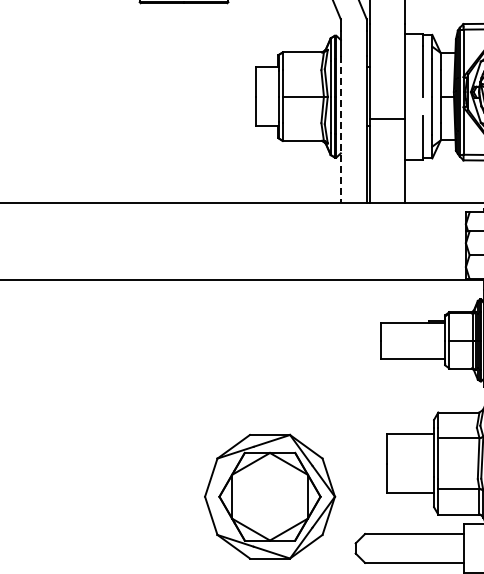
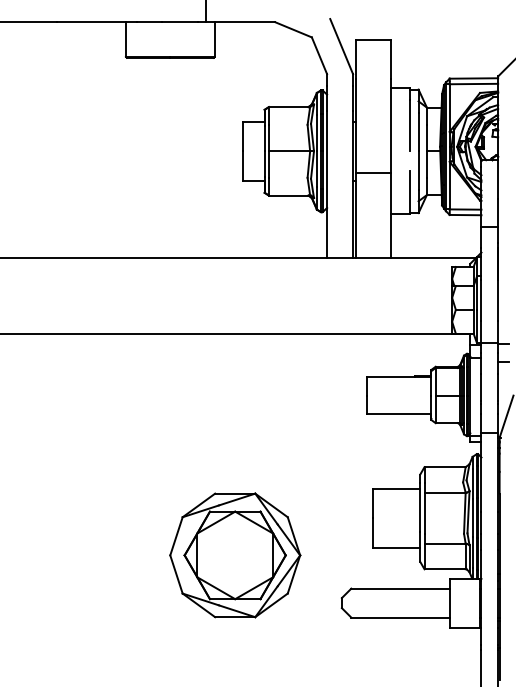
line: (341, 129) -> (327, 184), dashed -> solid
part: (270, 496) -> (235, 555), moved

